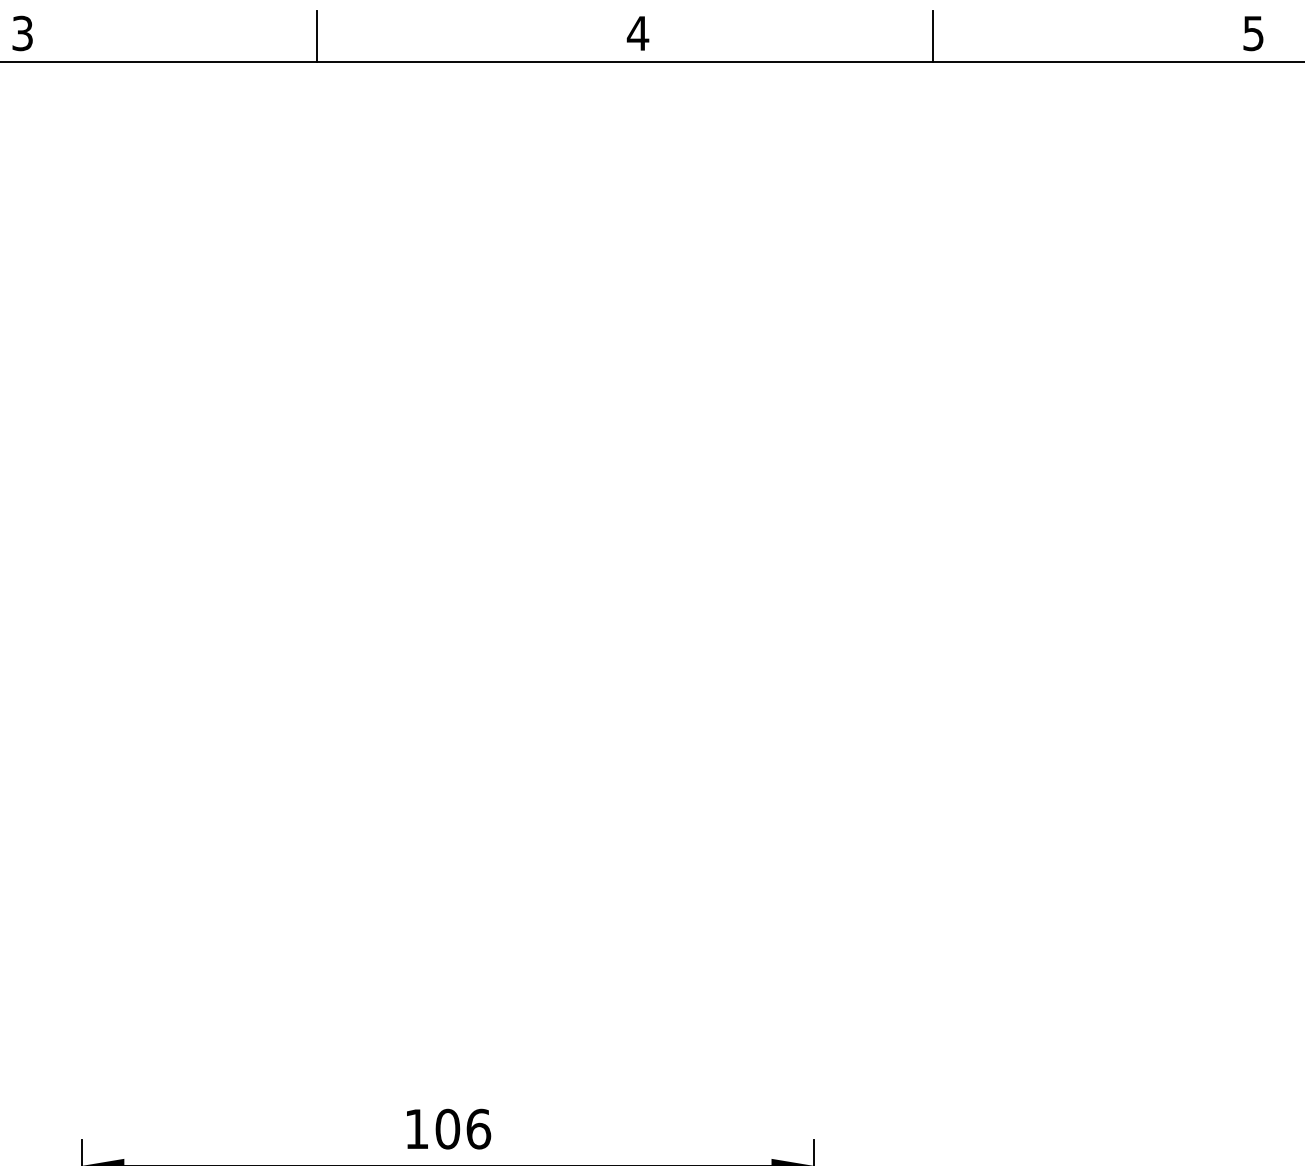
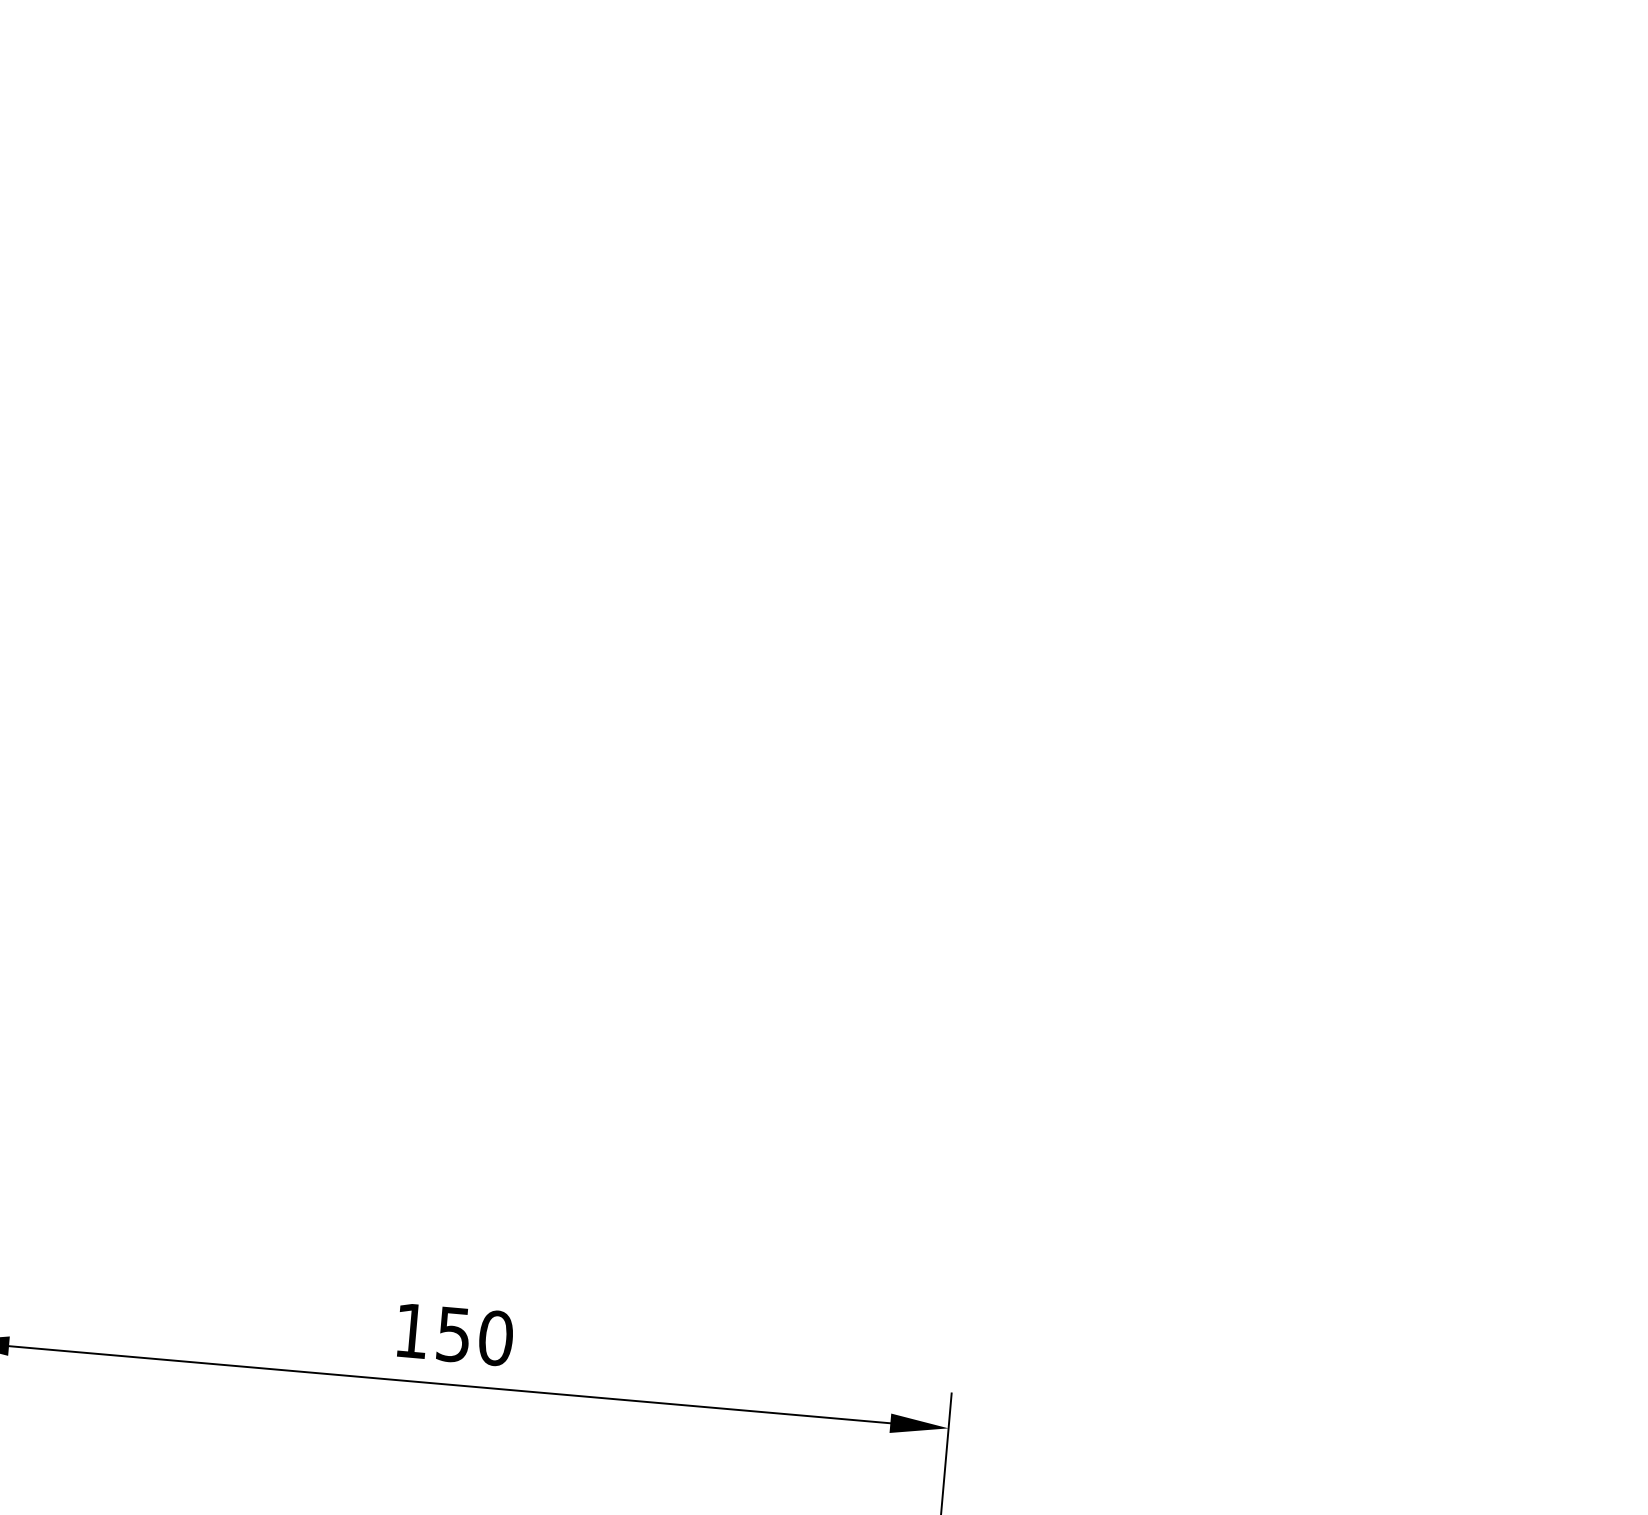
text: (463, 1128) -> (475, 1335), 106 -> 150

